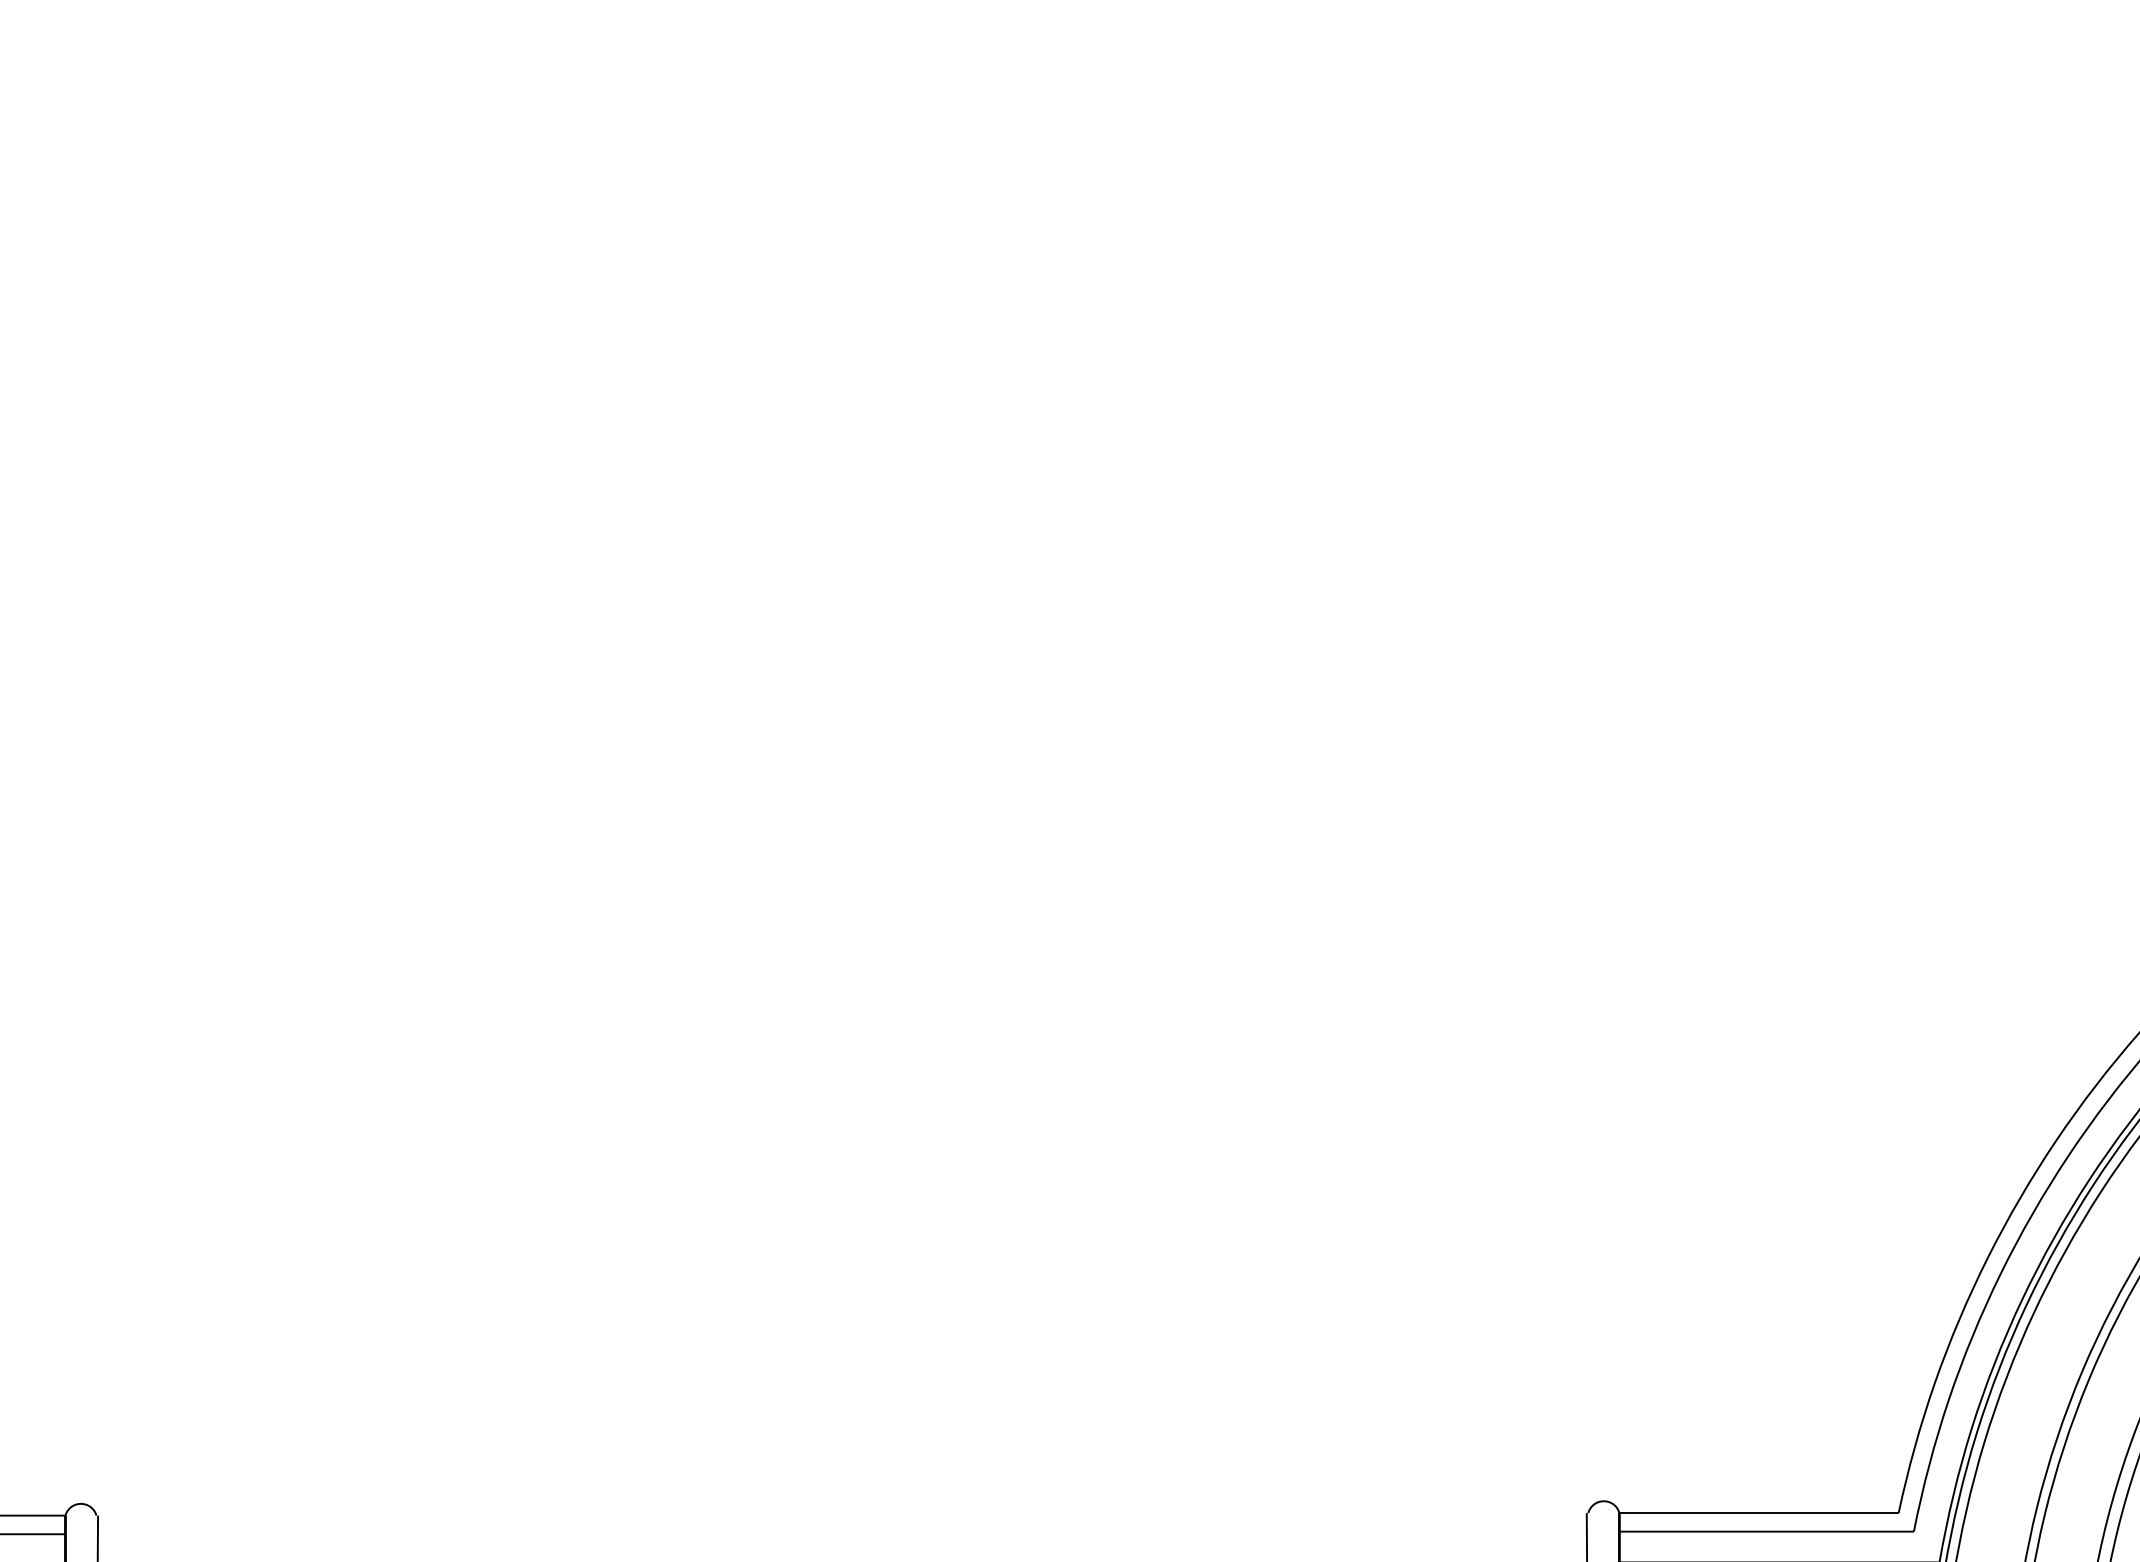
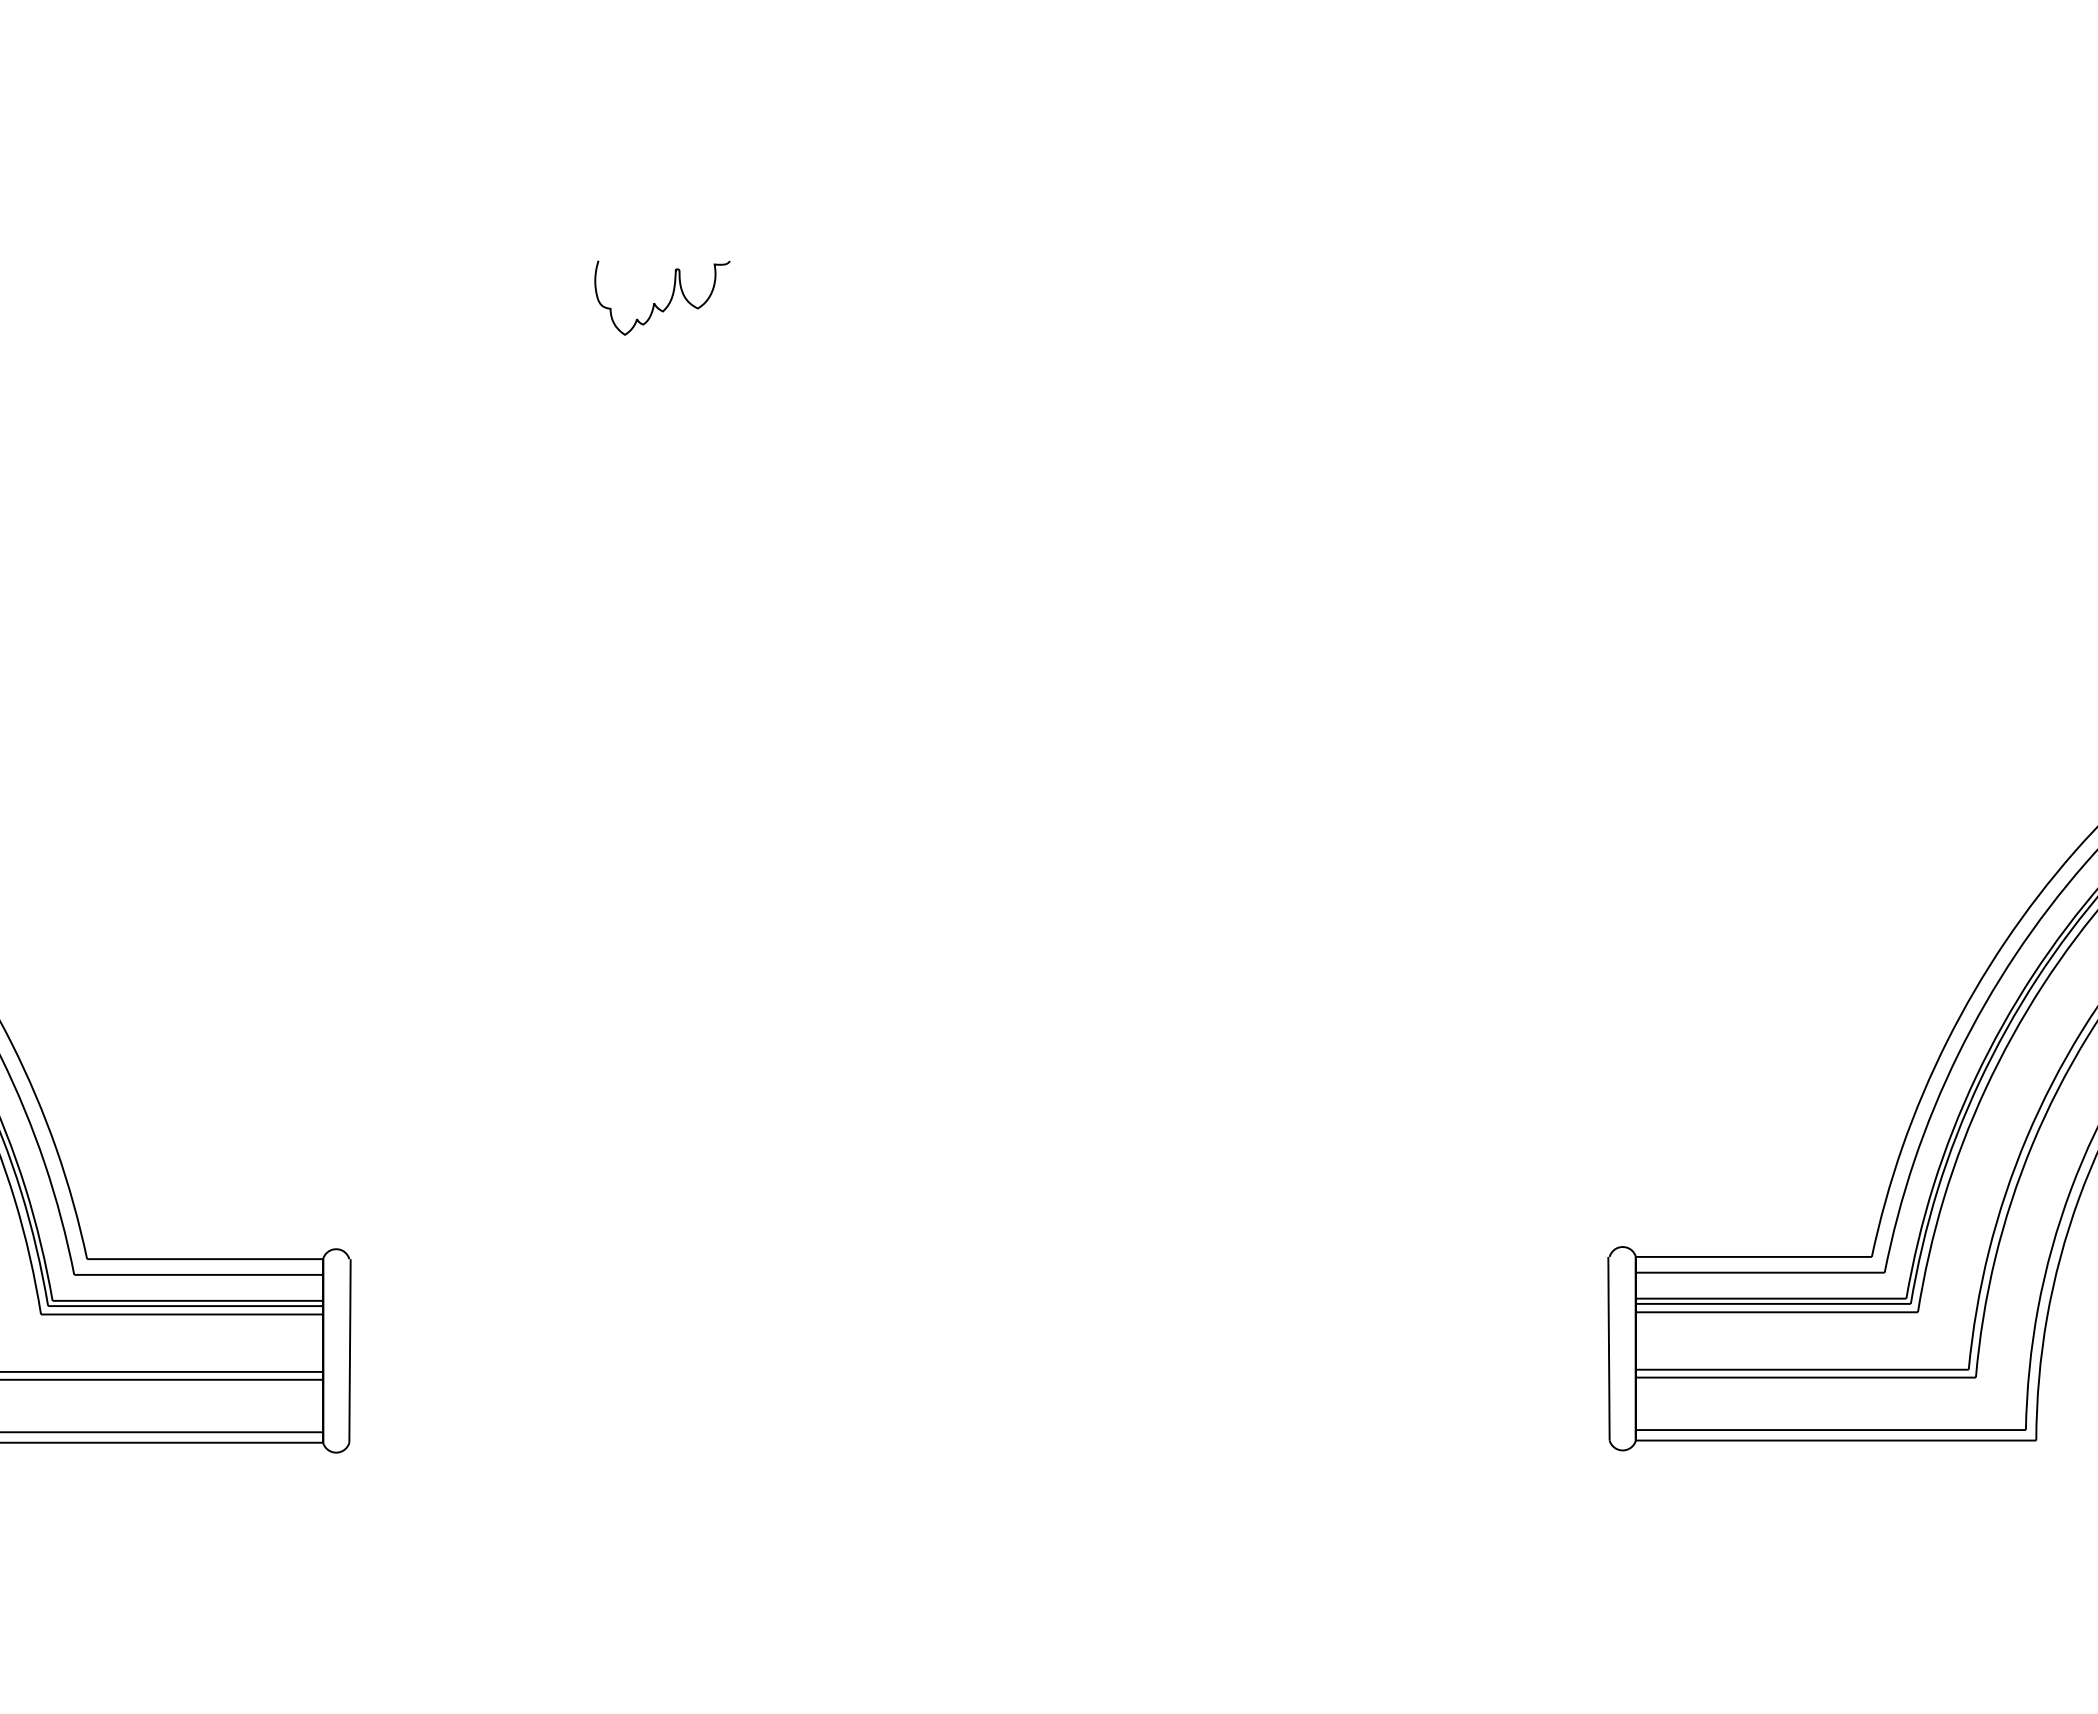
part: (475, 380) -> (669, 300), added

